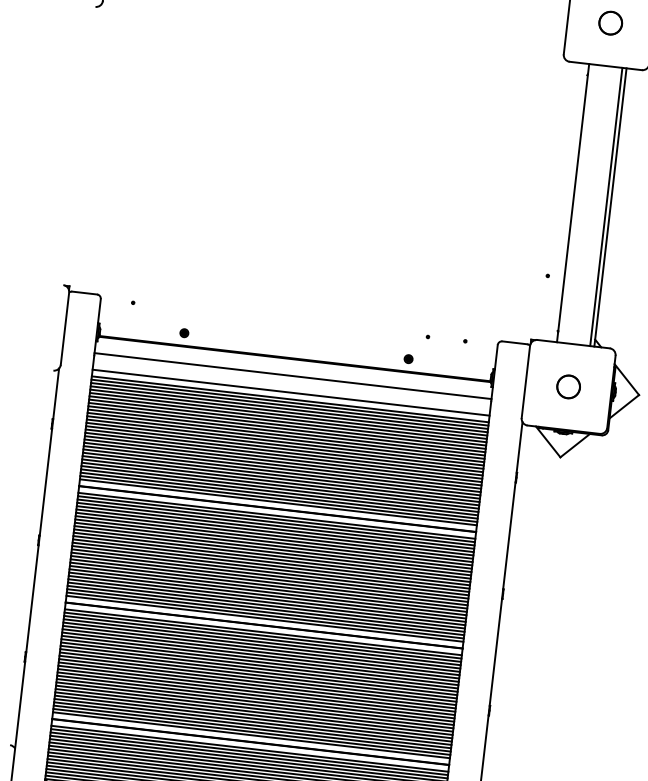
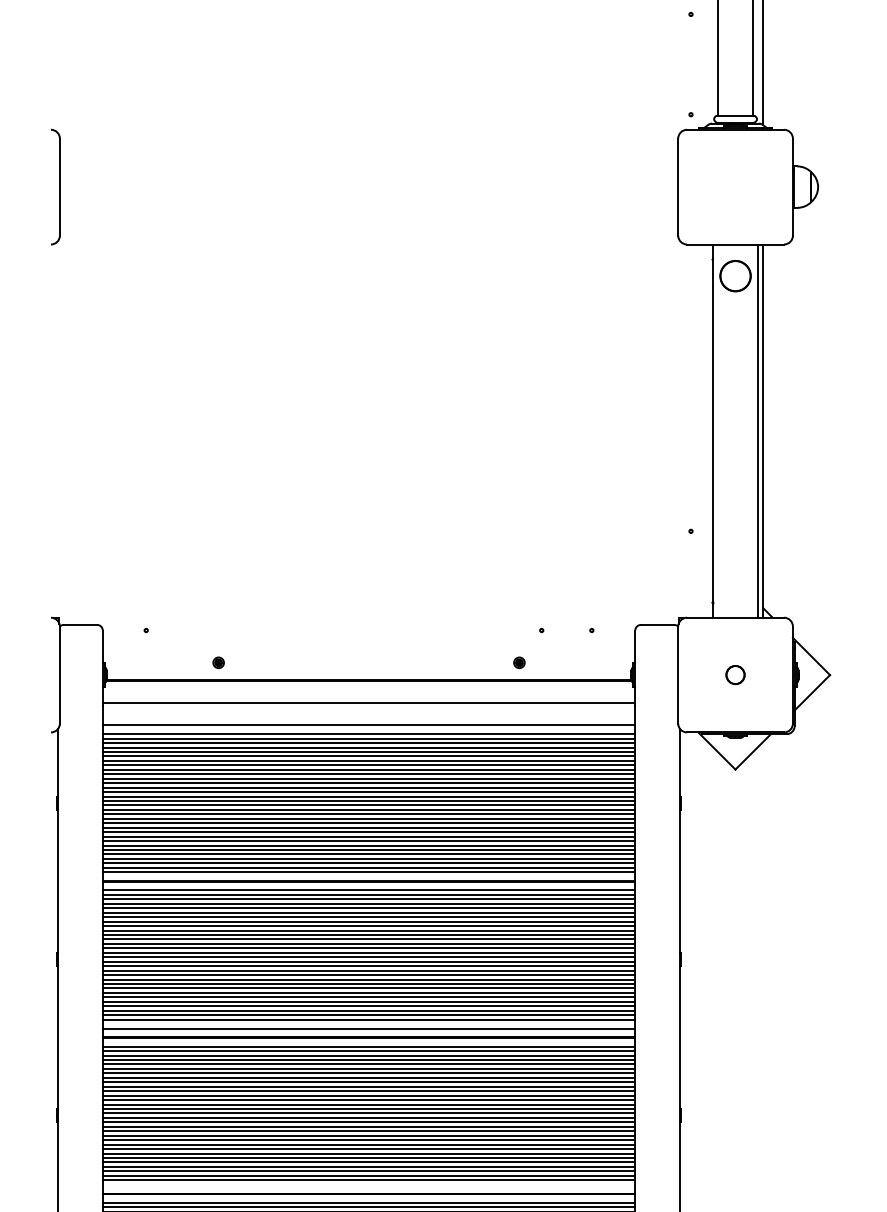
circle: (610, 23) -> (735, 276), moved
part: (568, 386) -> (735, 674), size x0.6
line: (264, 615) -> (368, 1024), removed
line: (251, 735) -> (368, 1184), removed

